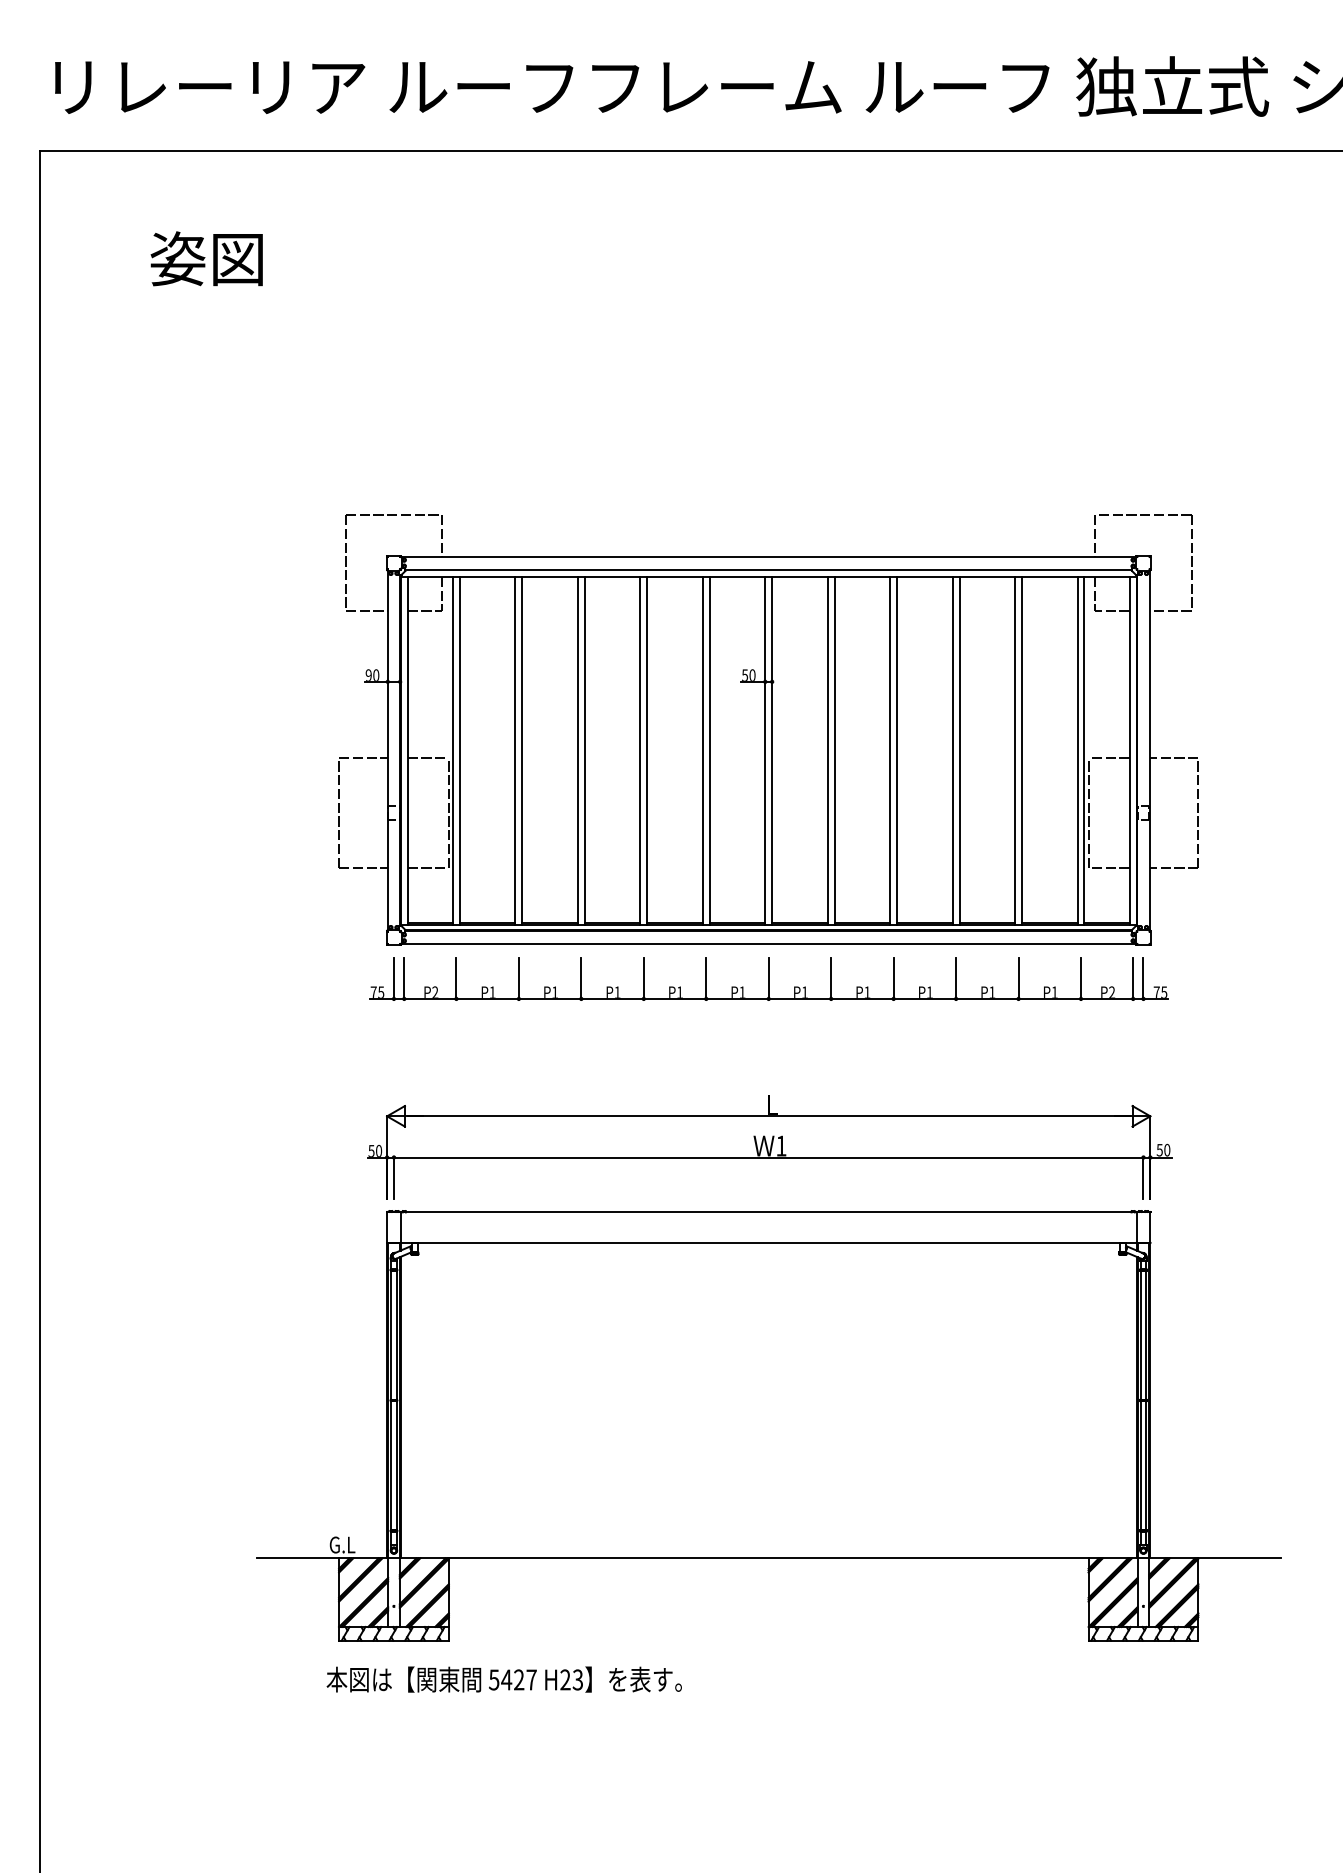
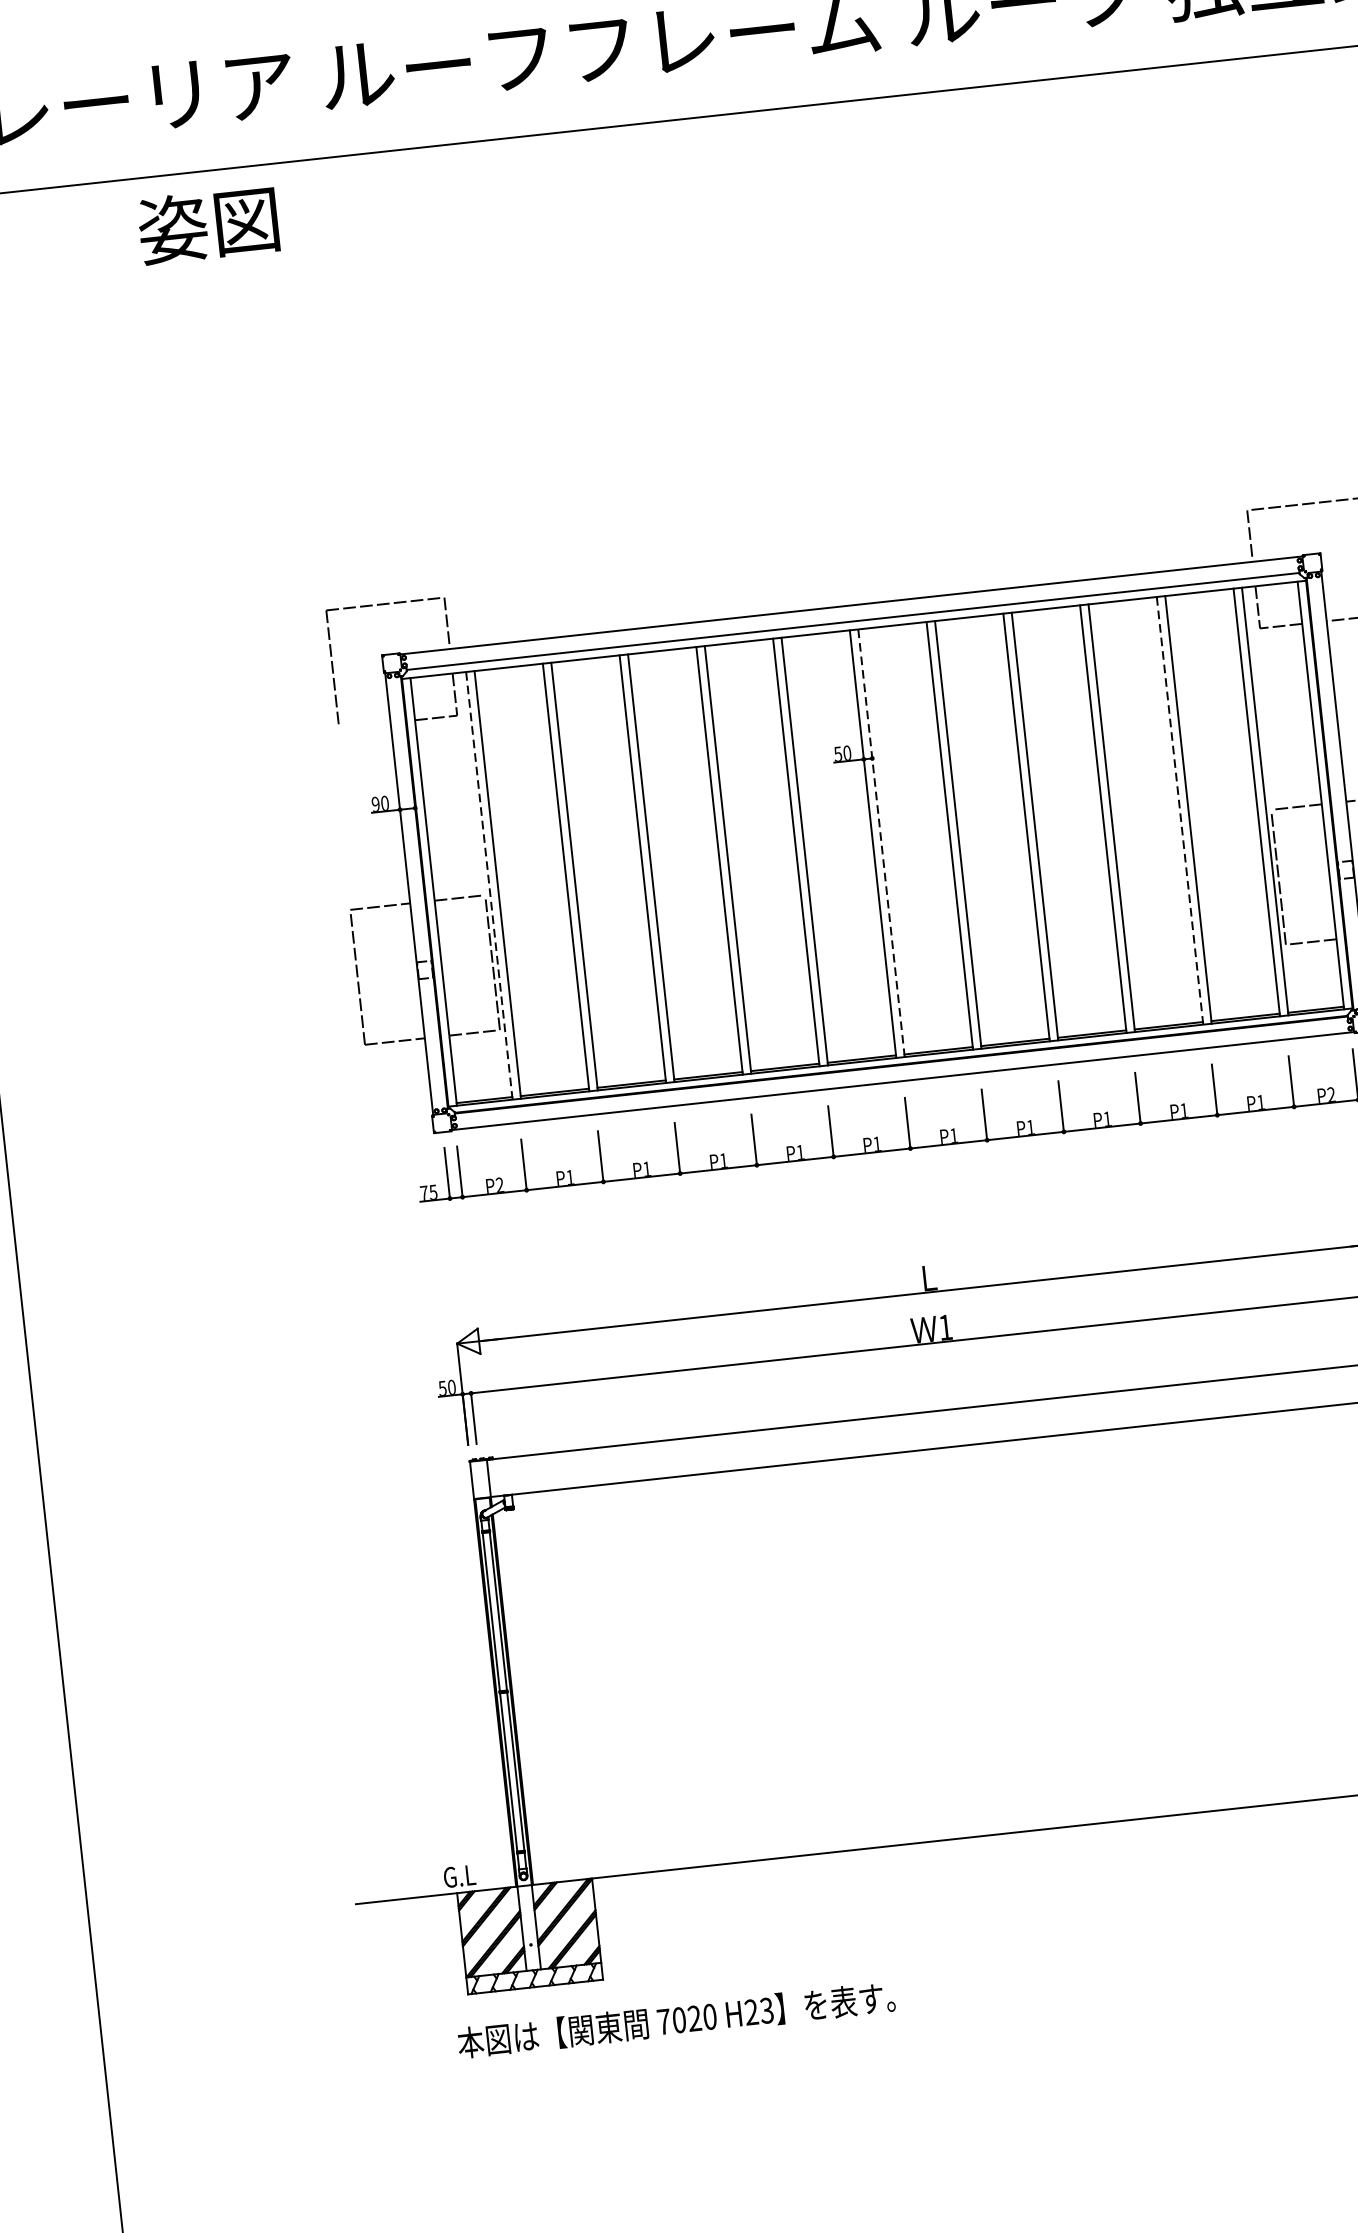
text: (206, 258) -> (208, 224), moved
line: (366, 611) -> (364, 726), removed
line: (453, 750) -> (489, 885), solid -> dashed
line: (772, 750) -> (881, 842), solid -> dashed
line: (1015, 750) -> (1180, 810), solid -> dashed
text: (512, 1679) -> (686, 2018), 5427 -> 7020

